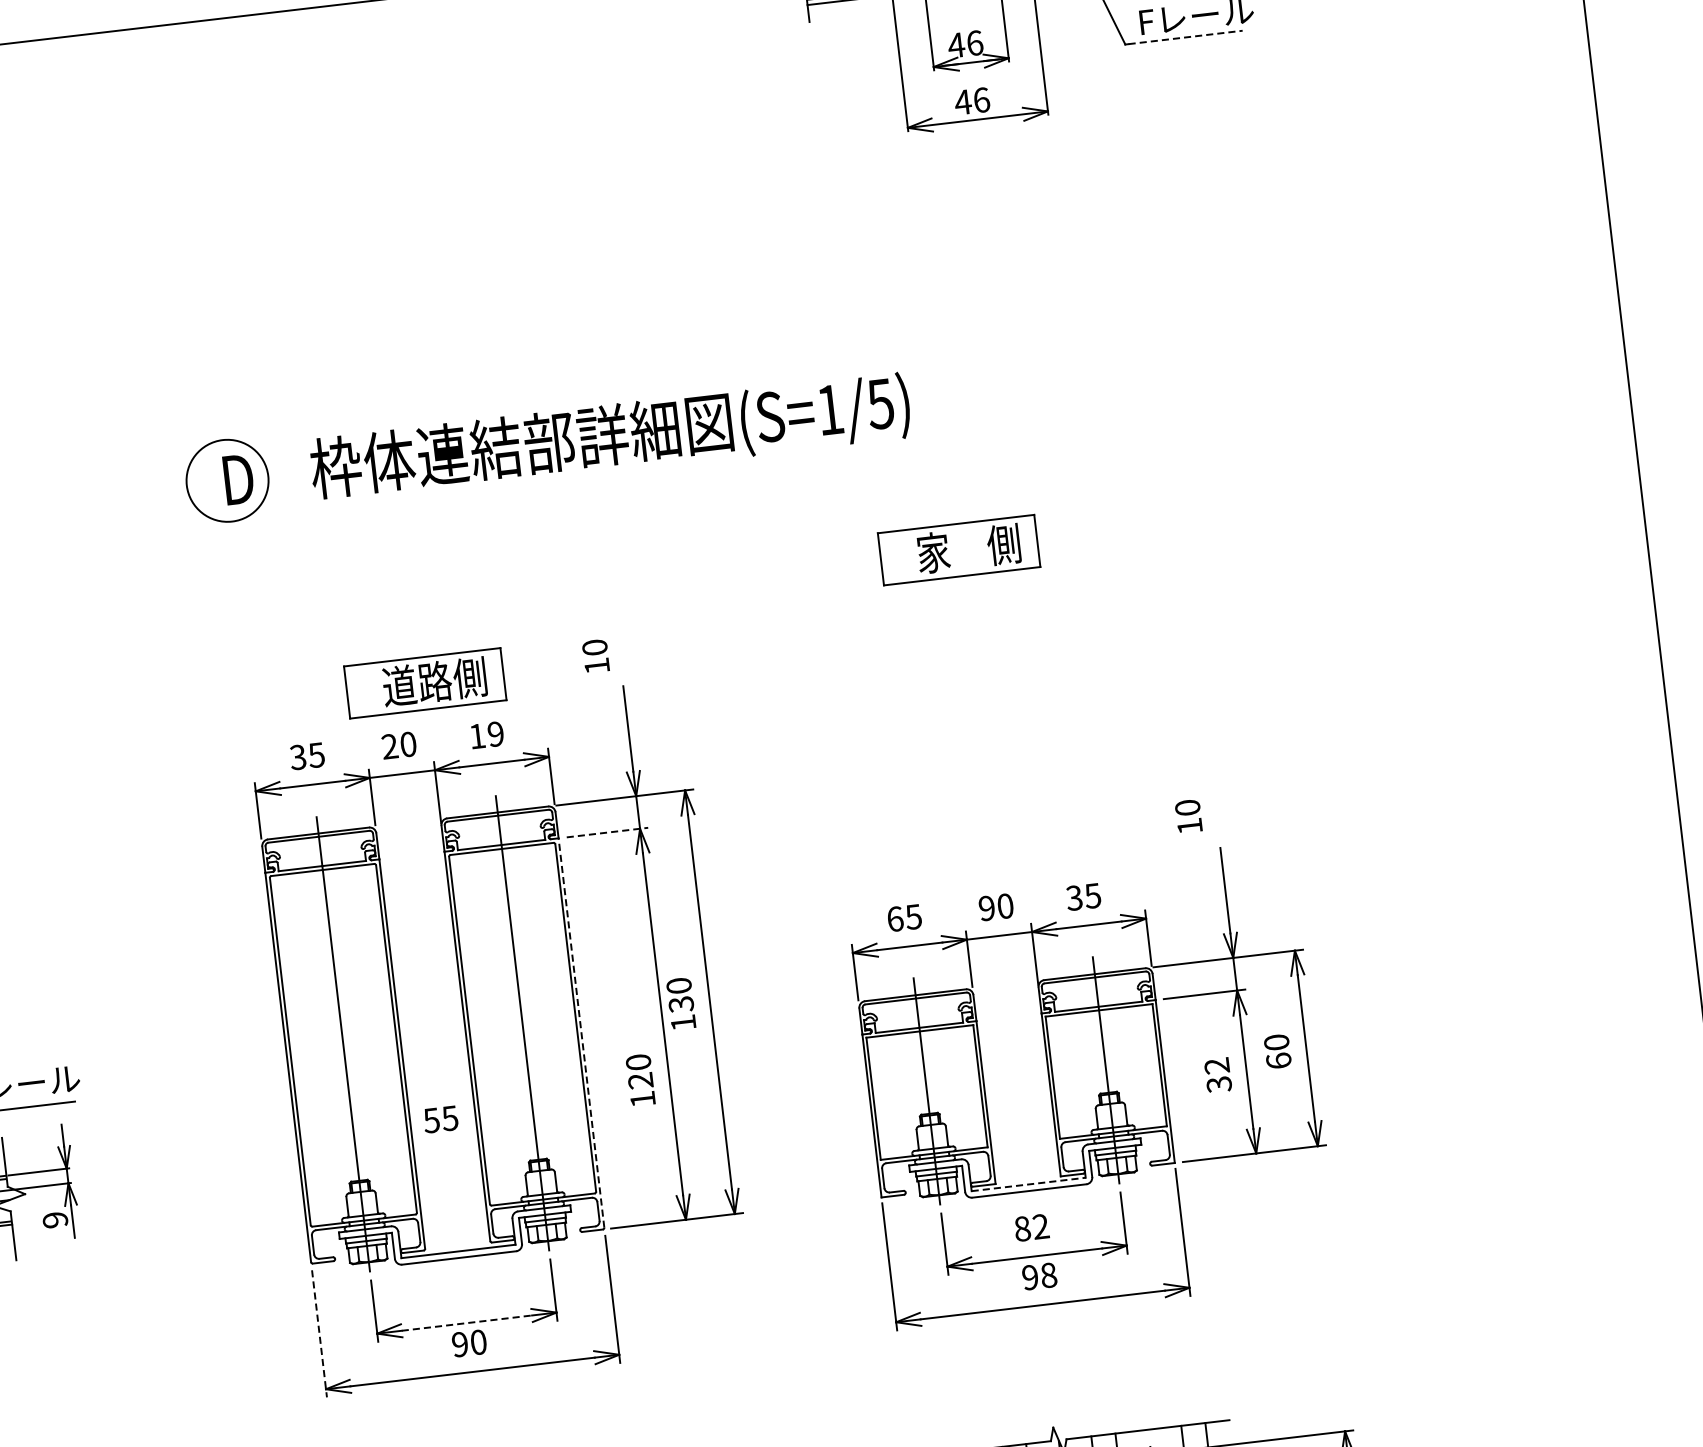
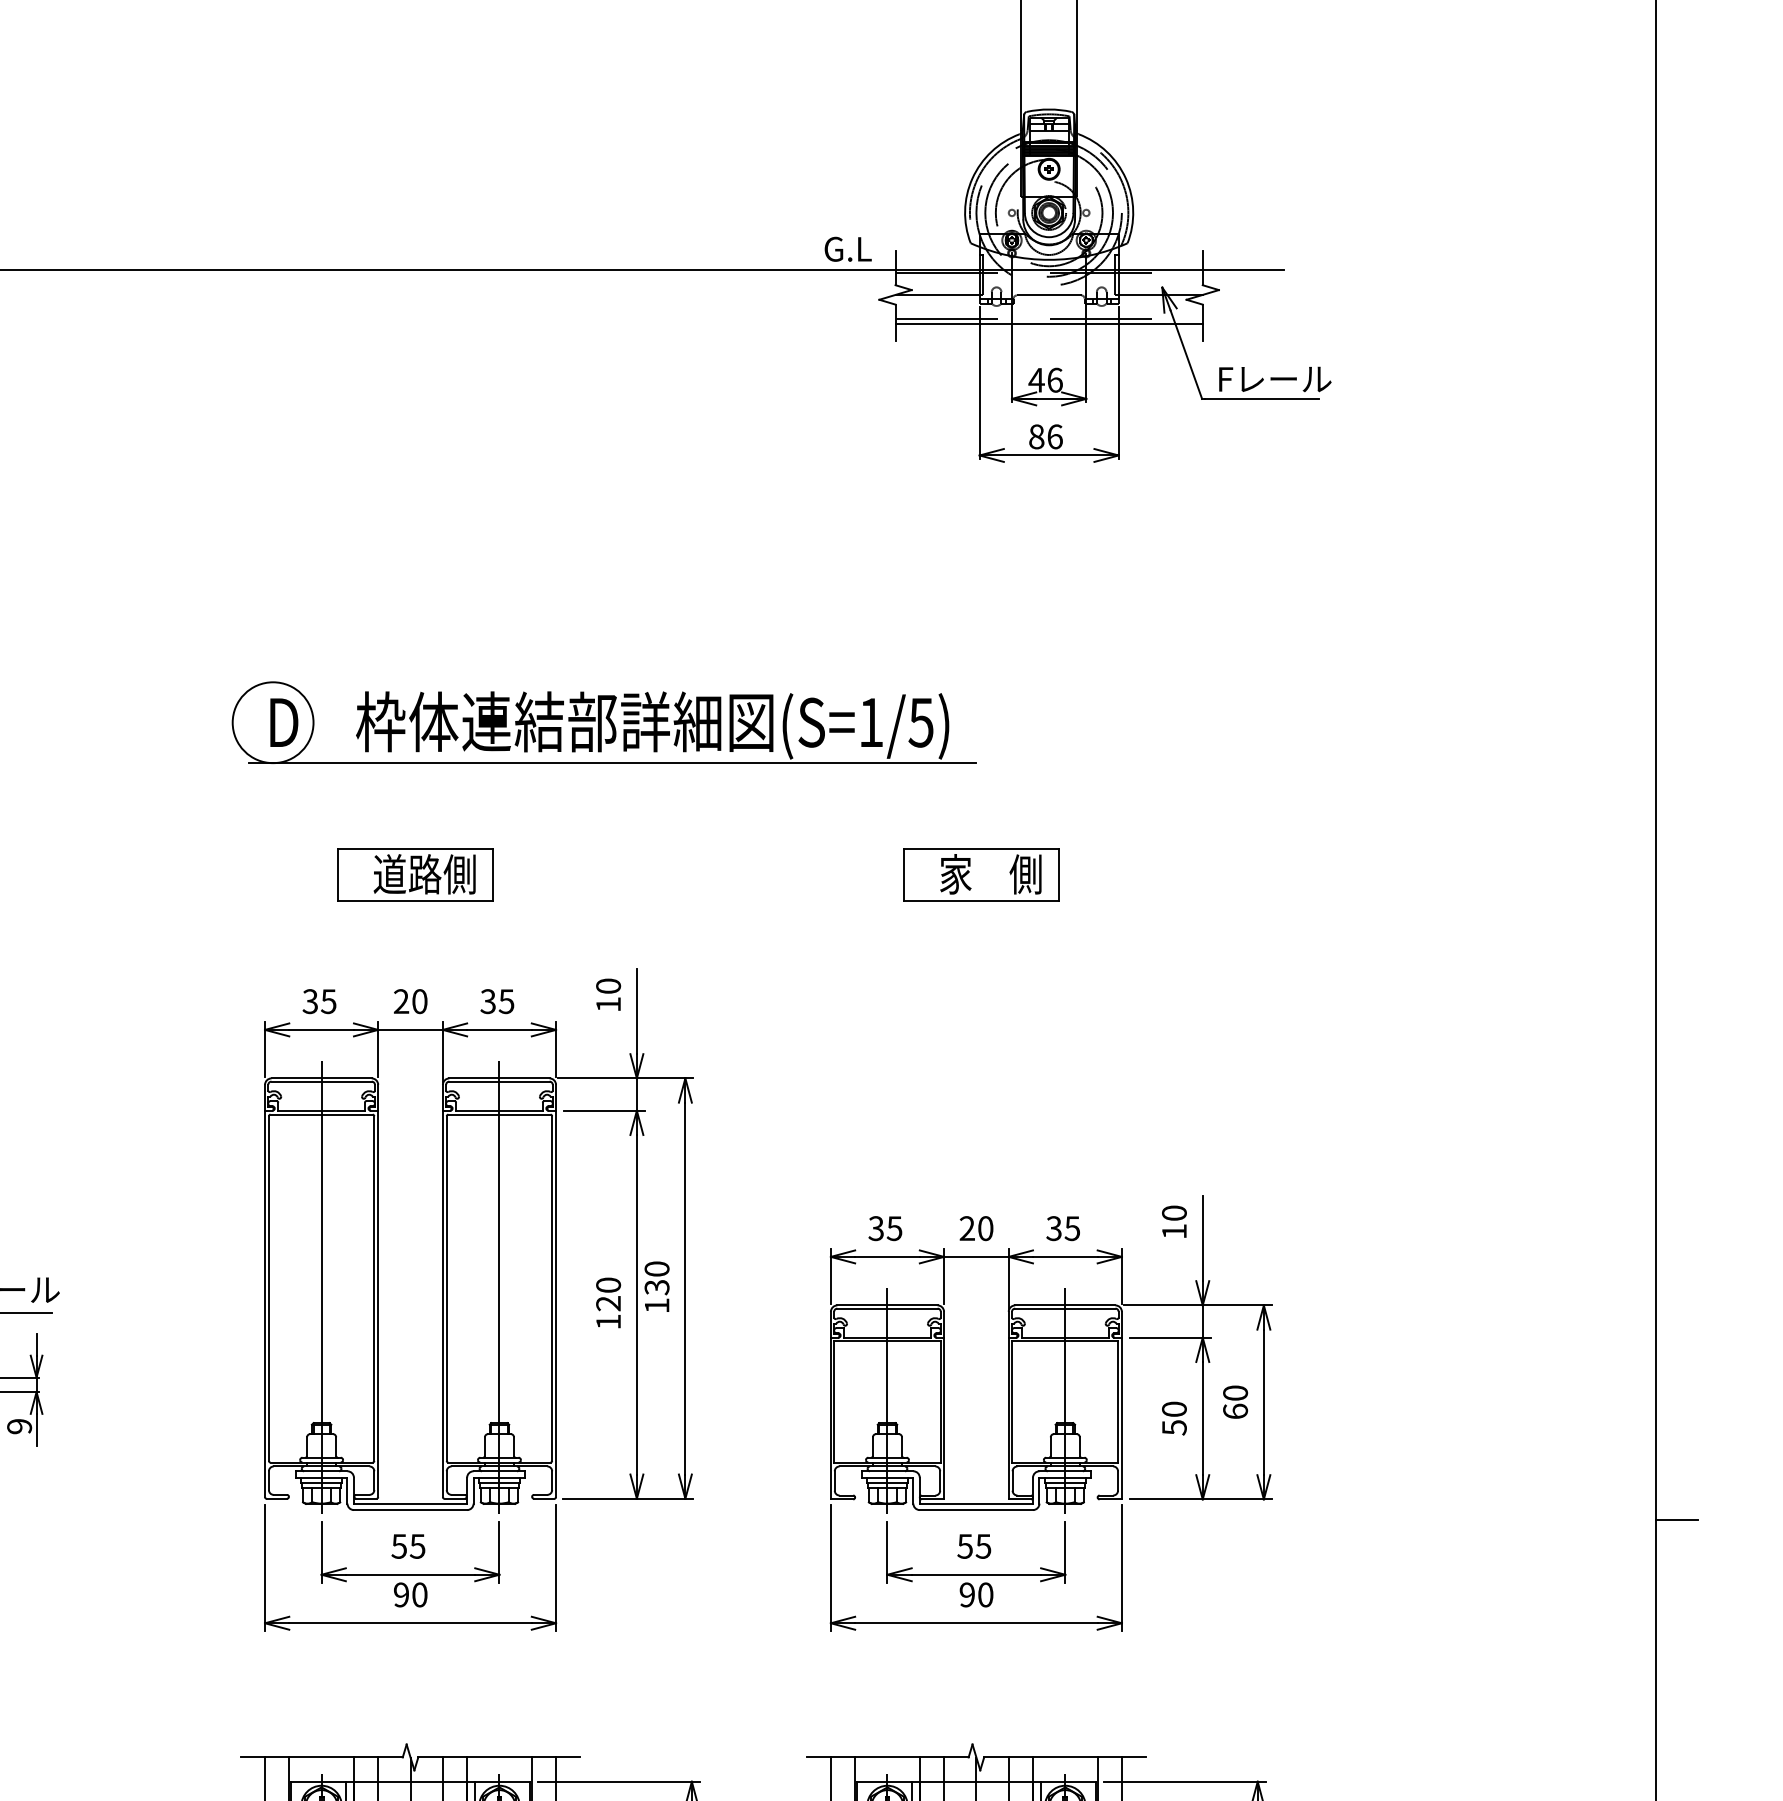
line: (1185, 37) -> (1261, 398), dashed -> solid
text: (962, 102) -> (1036, 436), 46 -> 86
line: (574, 481) -> (612, 763), added
text: (595, 655) -> (608, 994), moved
part: (425, 683) -> (415, 874), moved
text: (486, 735) -> (497, 1001), 19 -> 35
text: (1188, 816) -> (1174, 1221), moved
line: (608, 832) -> (605, 1110), dashed -> solid
text: (986, 908) -> (966, 1228), 90 -> 20
text: (895, 919) -> (876, 1228), 65 -> 35
line: (581, 1032) -> (556, 1303), dashed -> solid
text: (1218, 1074) -> (1174, 1417), 32 -> 50
text: (640, 1079) -> (608, 1302), moved
text: (440, 1119) -> (408, 1546), moved
line: (1028, 1184) -> (976, 1503), dashed -> solid
text: (1031, 1227) -> (974, 1546), 82 -> 55
text: (1048, 1275) -> (985, 1595), 98 -> 90
line: (466, 1322) -> (410, 1574), dashed -> solid
line: (320, 1333) -> (265, 1568), dashed -> solid

